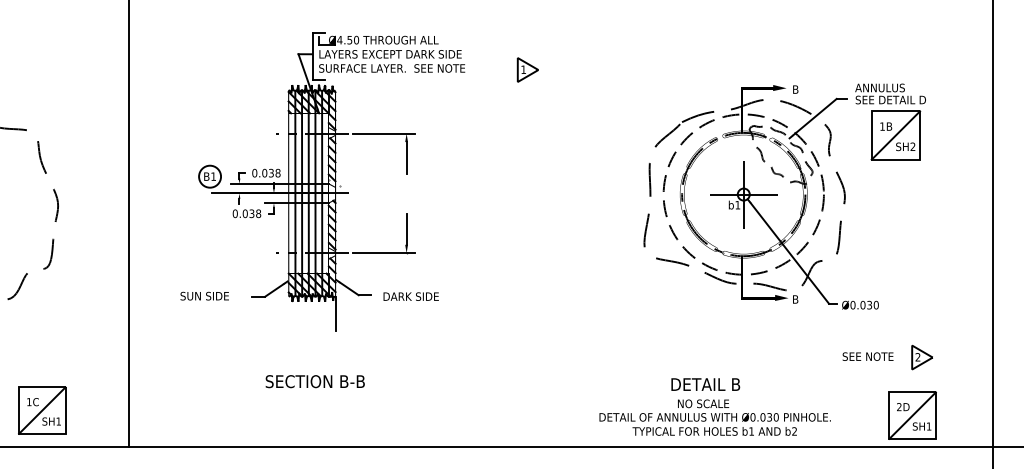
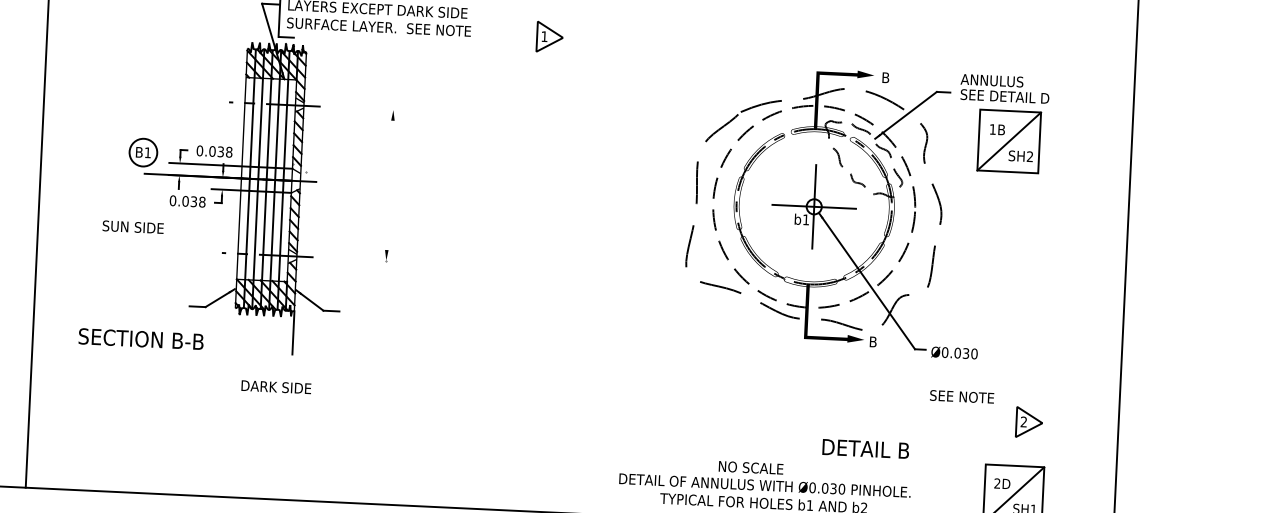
line: (383, 133) -> (364, 108), removed
line: (406, 158) -> (391, 141), removed
line: (406, 229) -> (387, 230), removed
line: (383, 253) -> (357, 259), removed
text: (204, 295) -> (132, 226), moved
text: (410, 296) -> (275, 386), moved
text: (867, 356) -> (961, 396), moved
text: (314, 381) -> (140, 338), moved
text: (705, 384) -> (865, 448), moved

